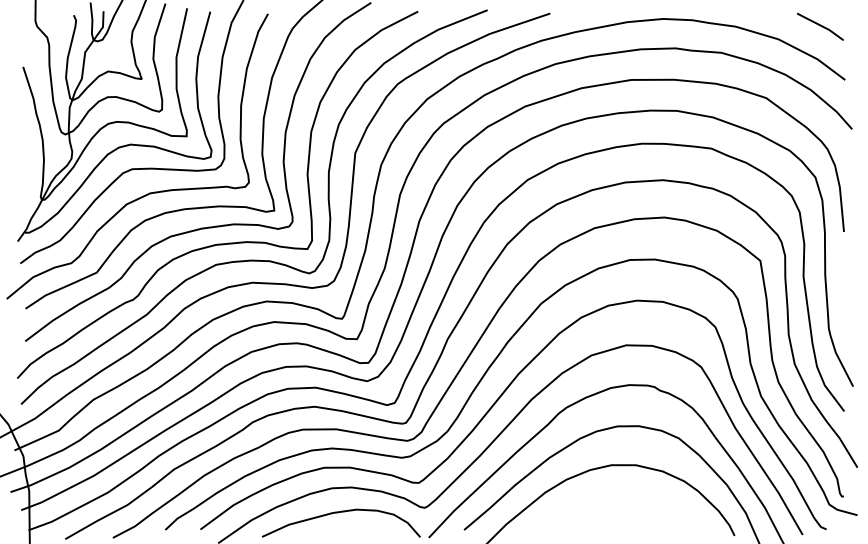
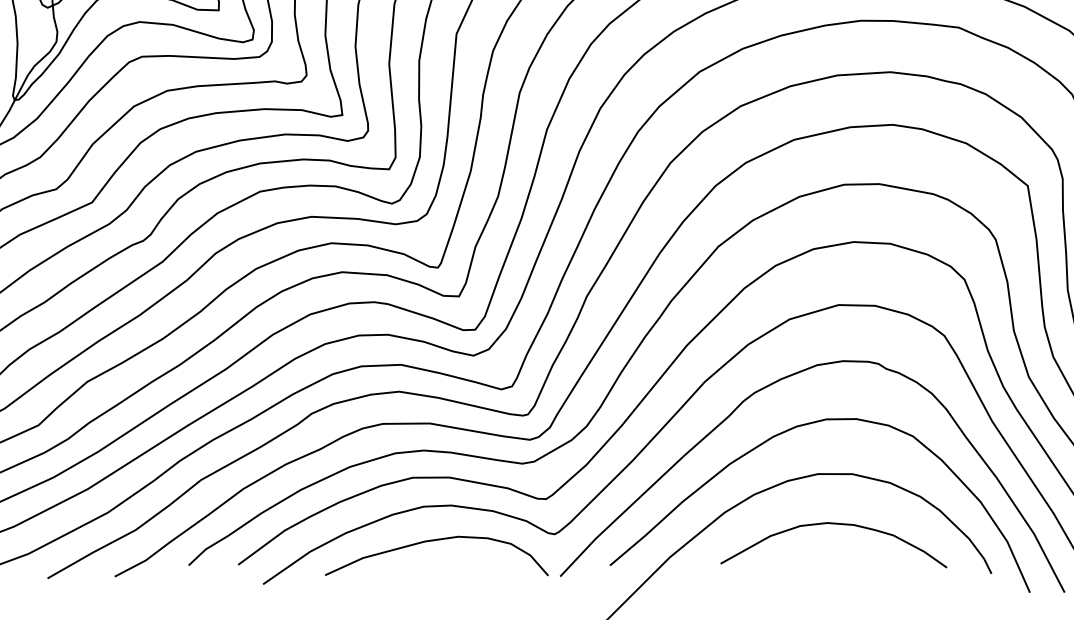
part: (622, 501) -> (833, 525), added

